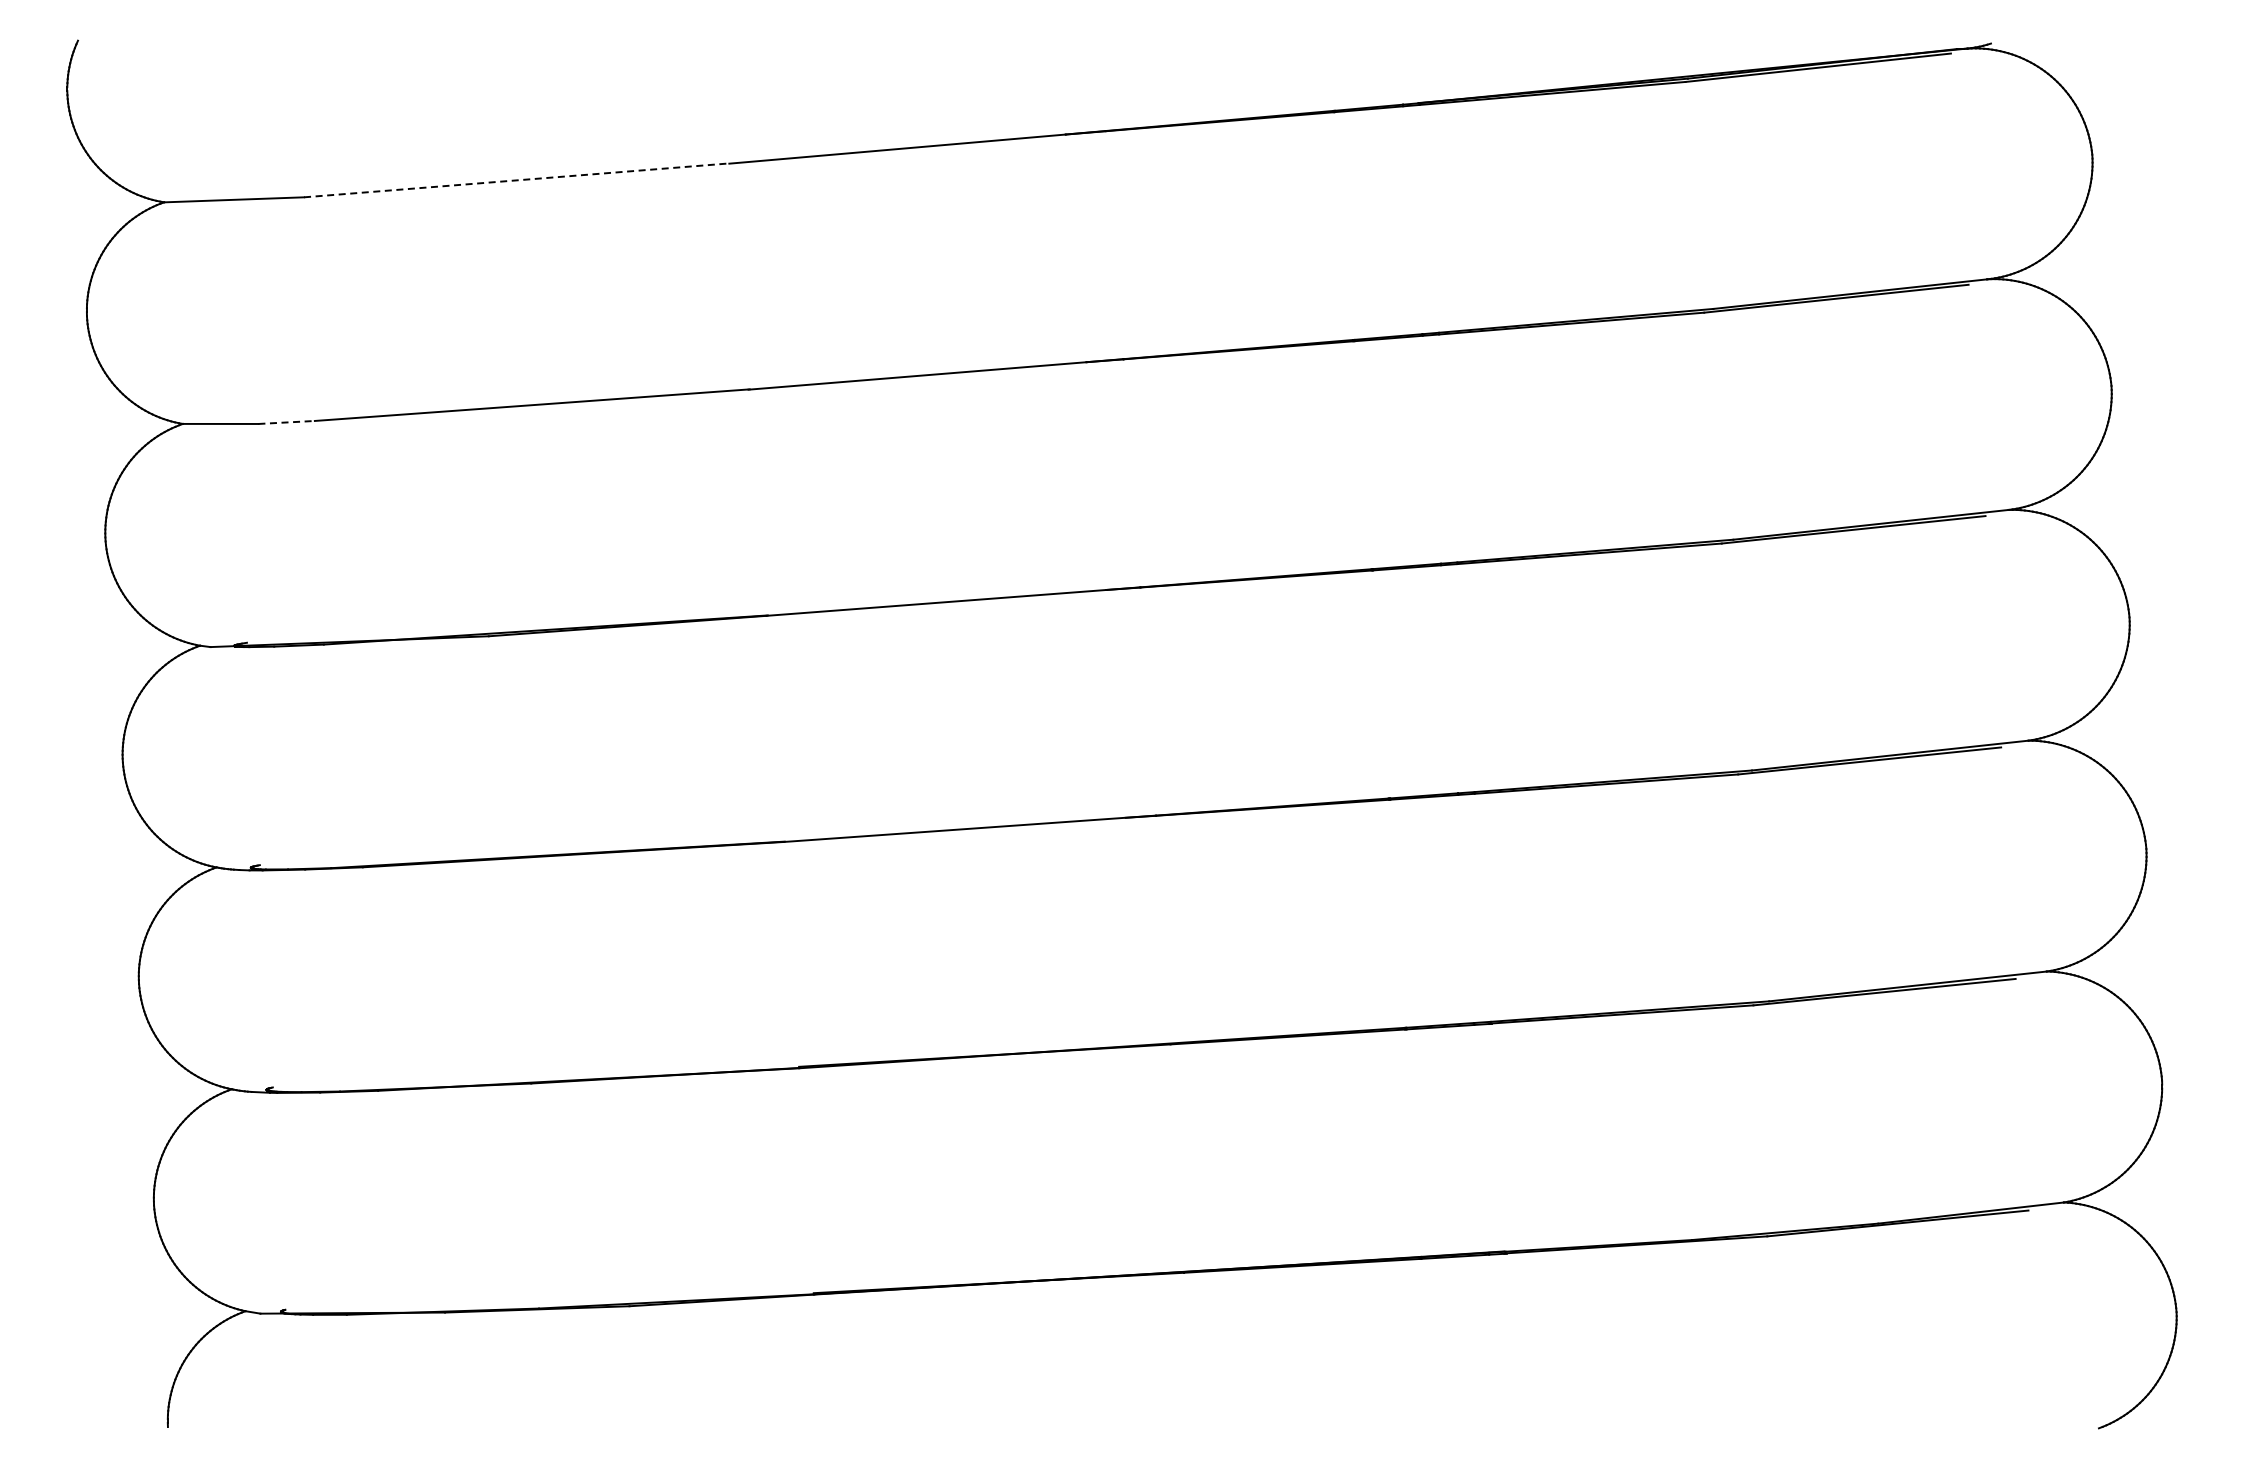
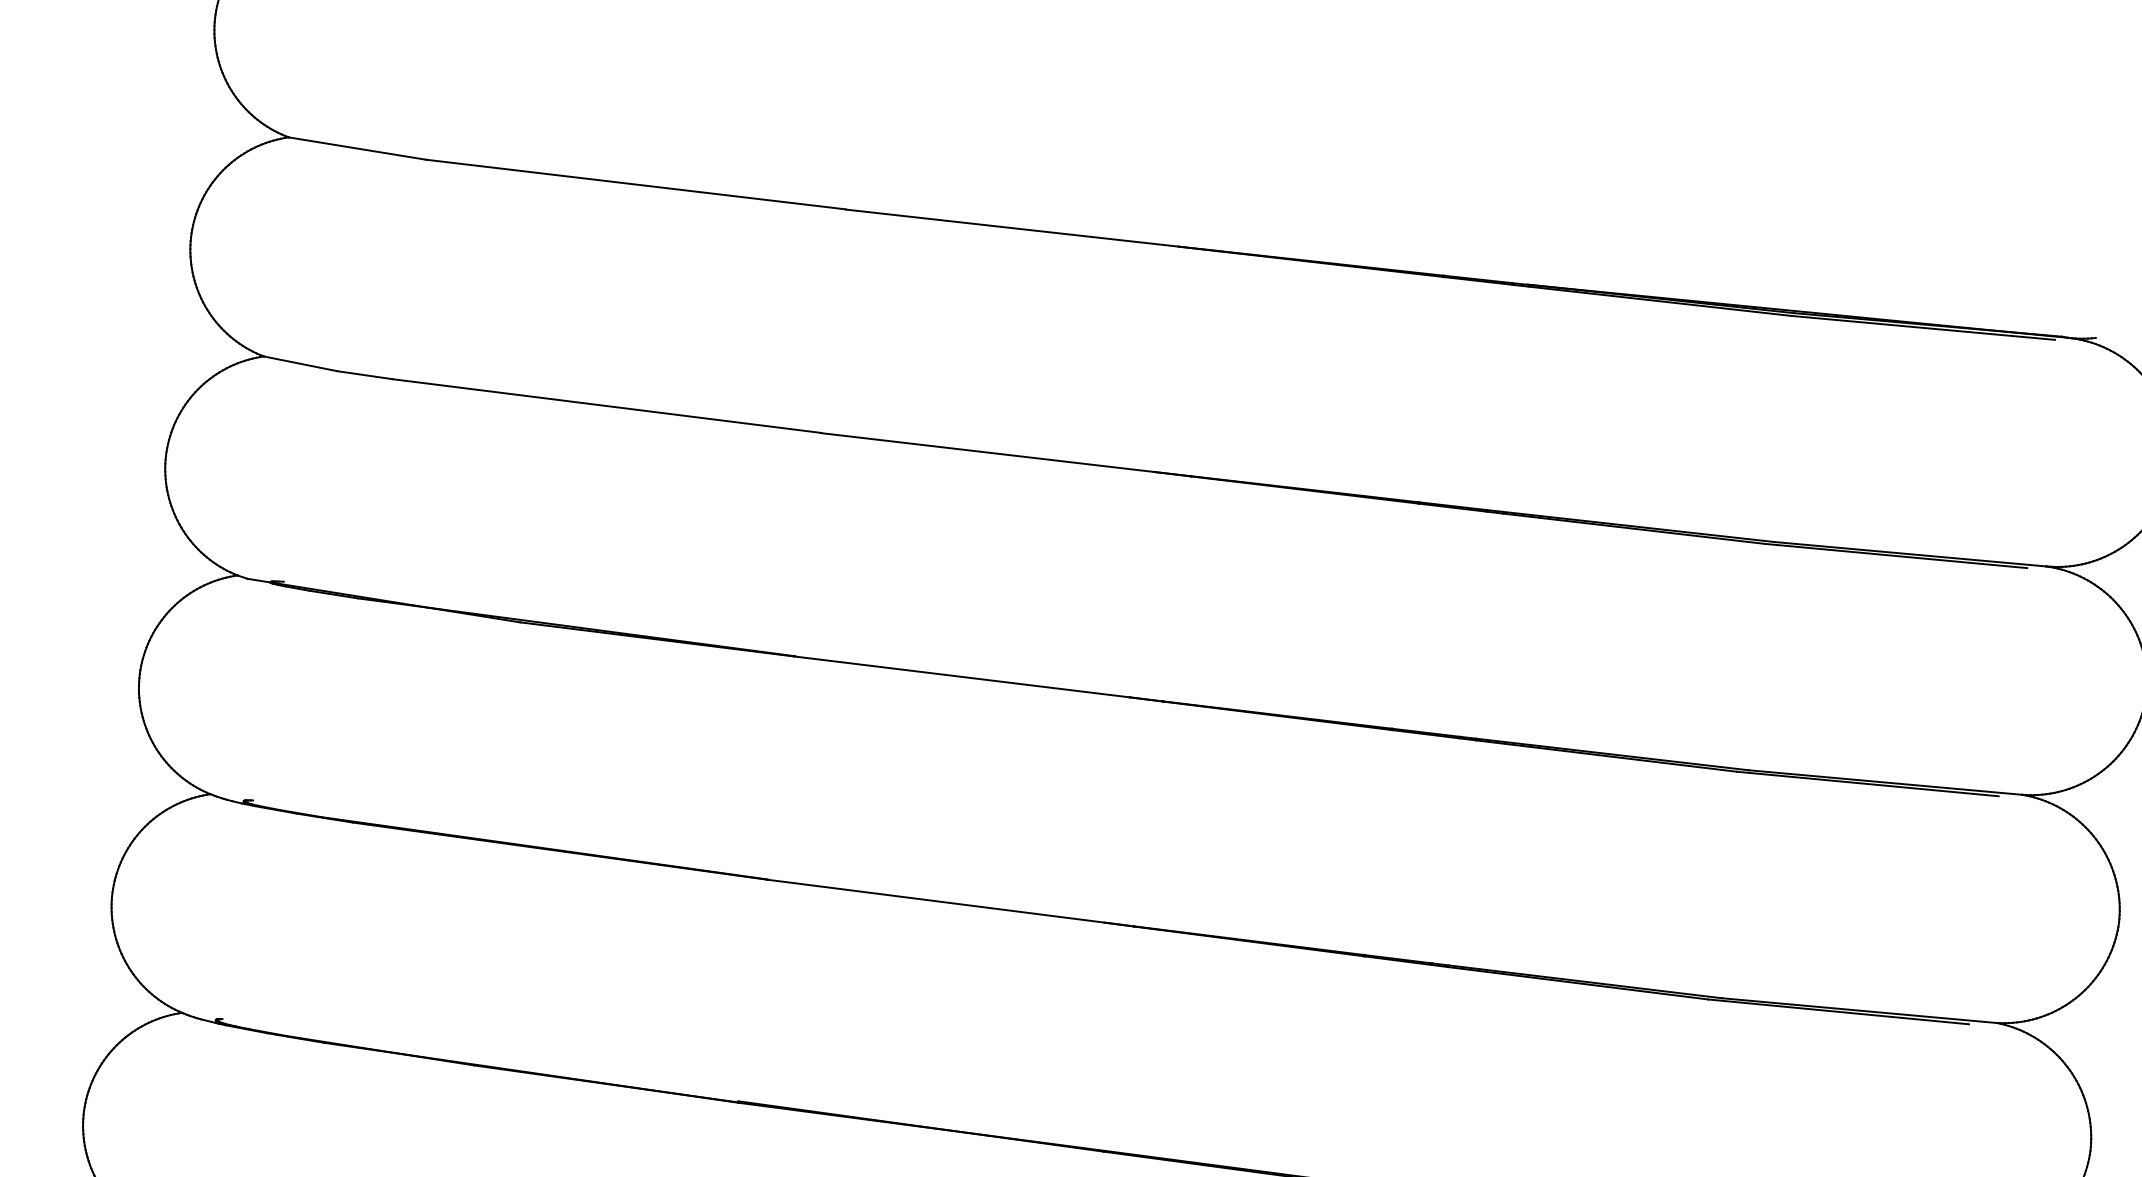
line: (517, 180) -> (636, 184), dashed -> solid
line: (287, 422) -> (365, 375), dashed -> solid

